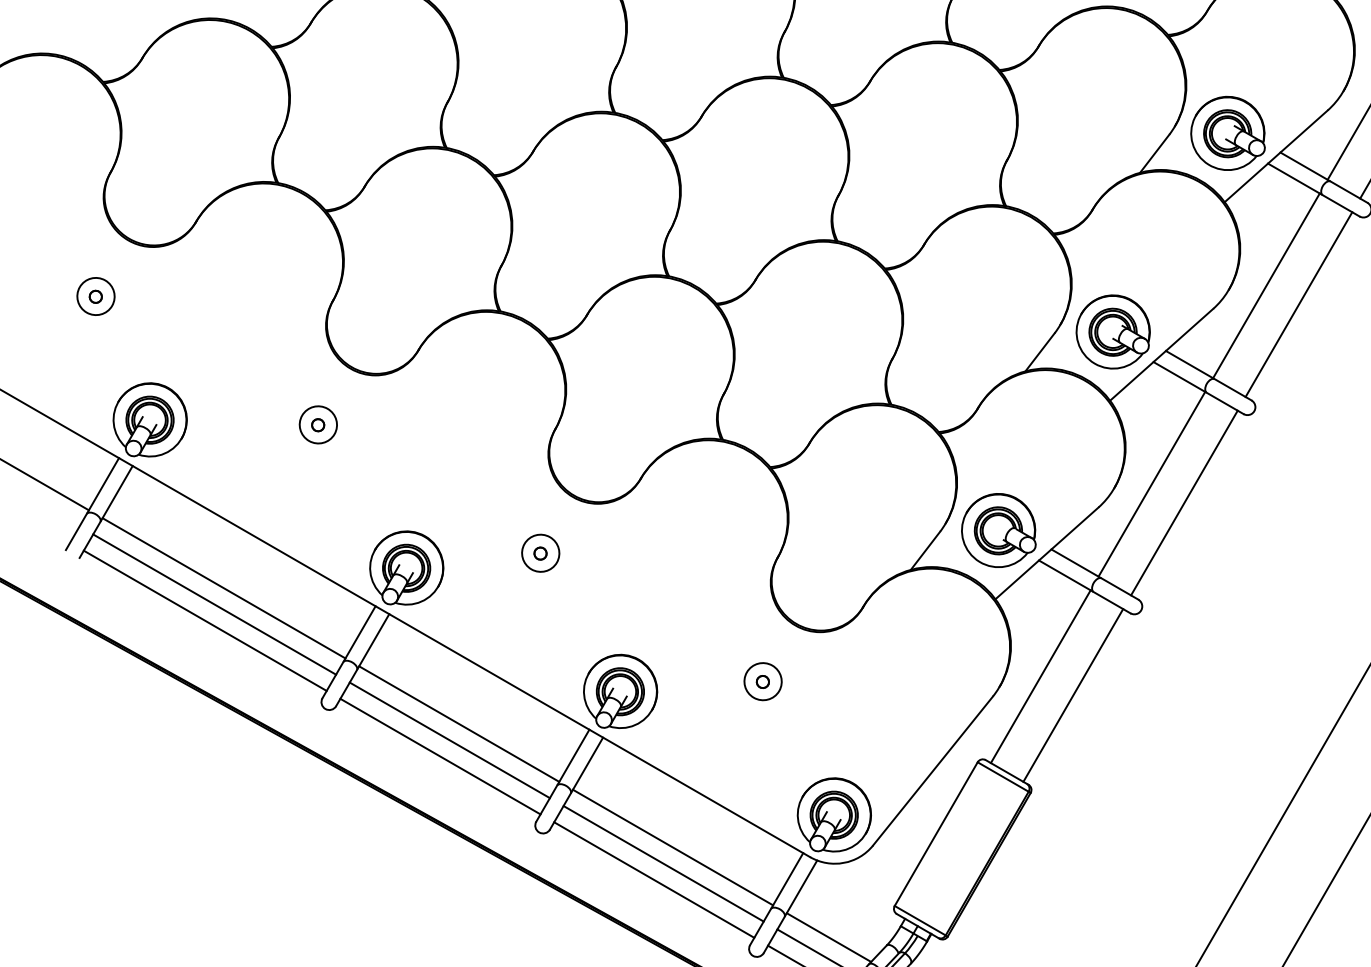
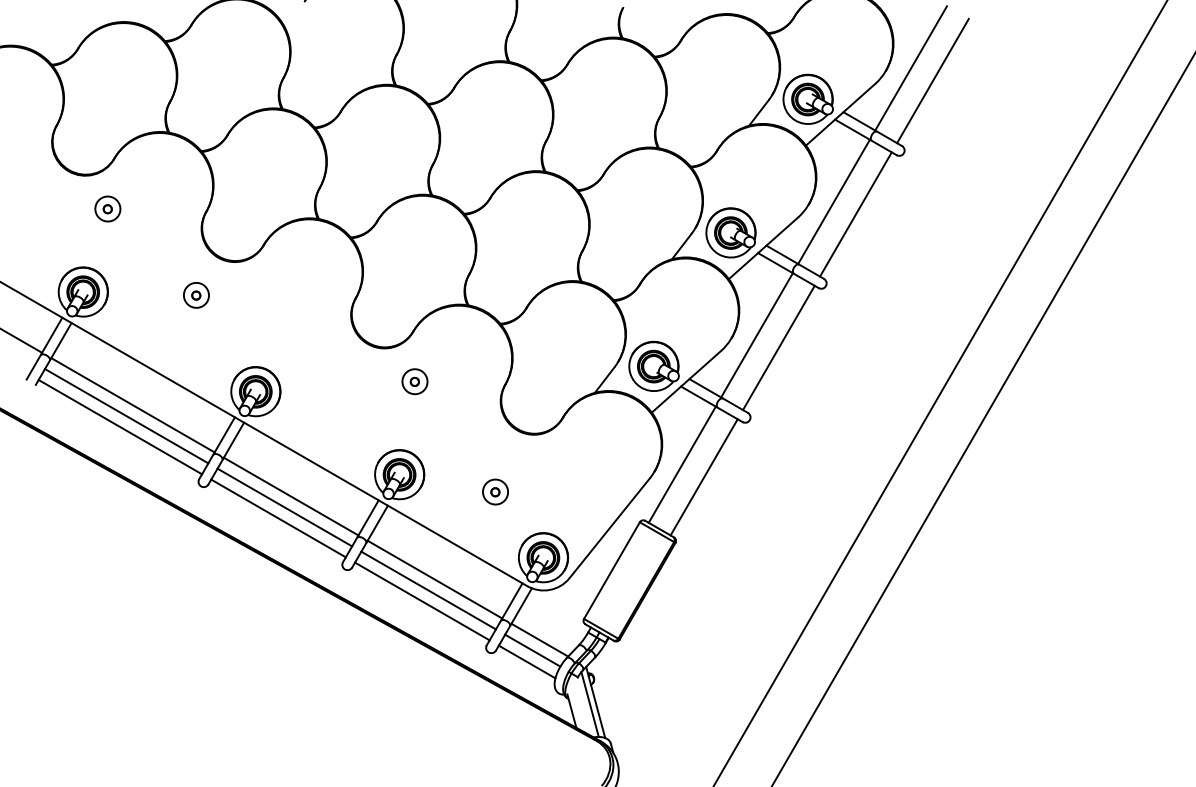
part: (95, 295) -> (107, 208), moved
part: (540, 552) -> (414, 381), moved
part: (763, 680) -> (495, 491), moved

